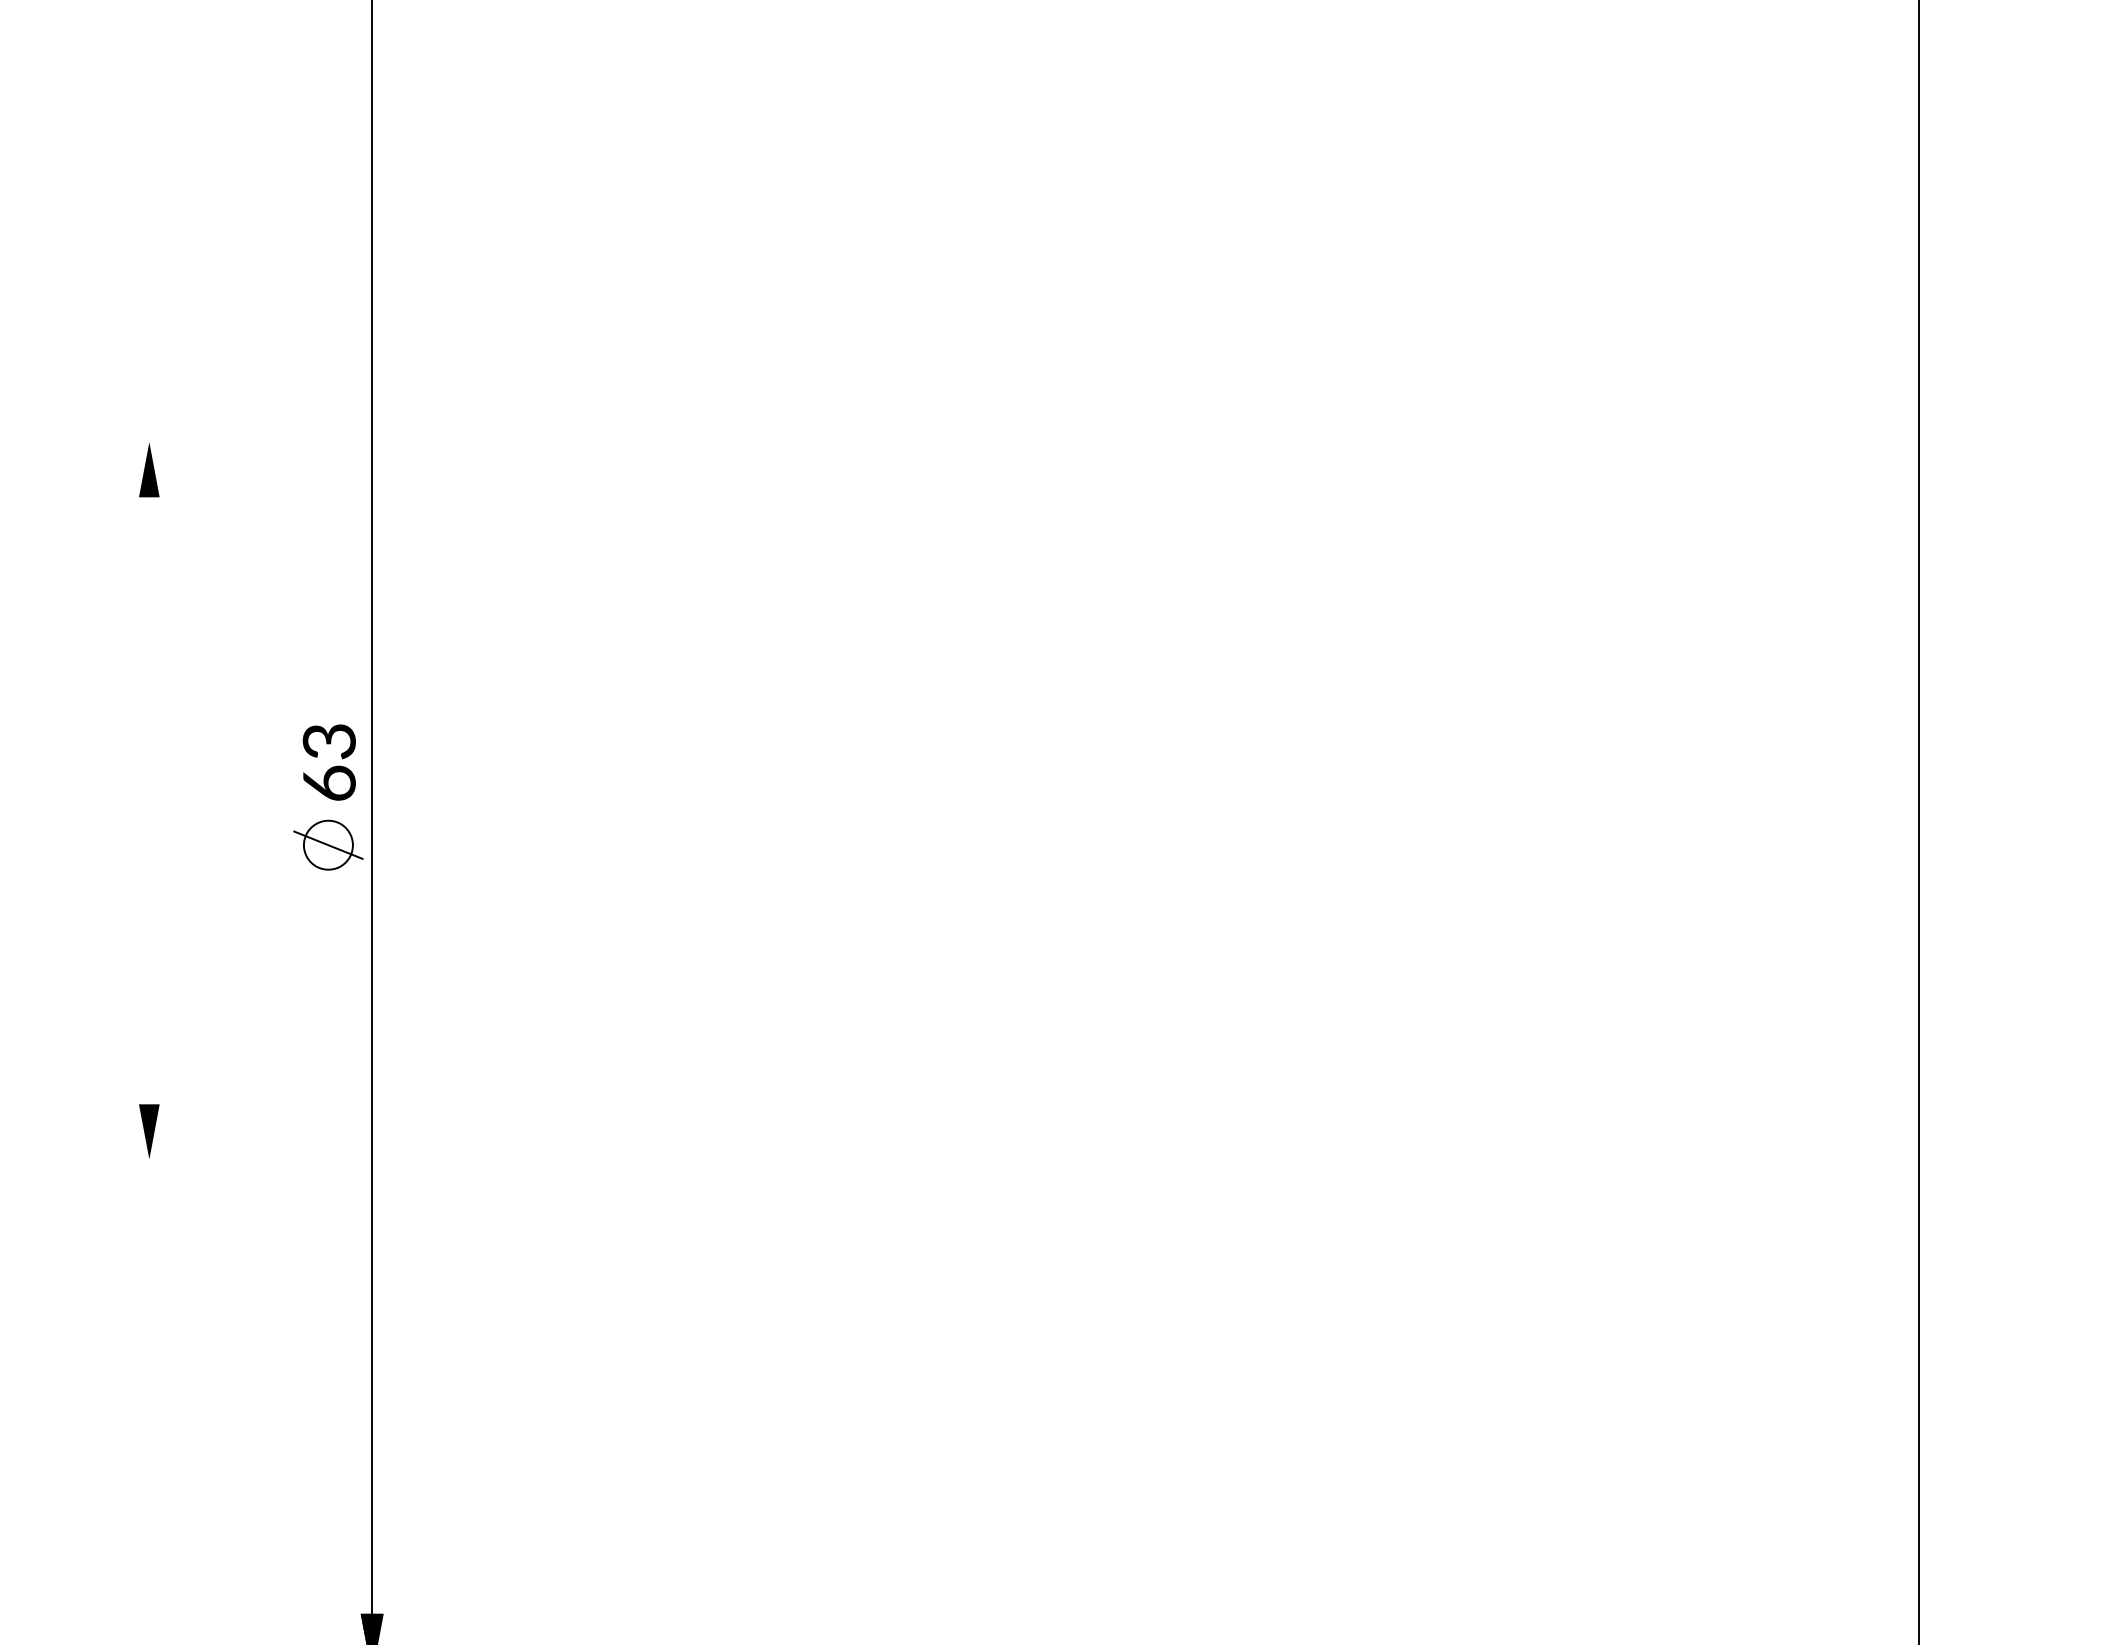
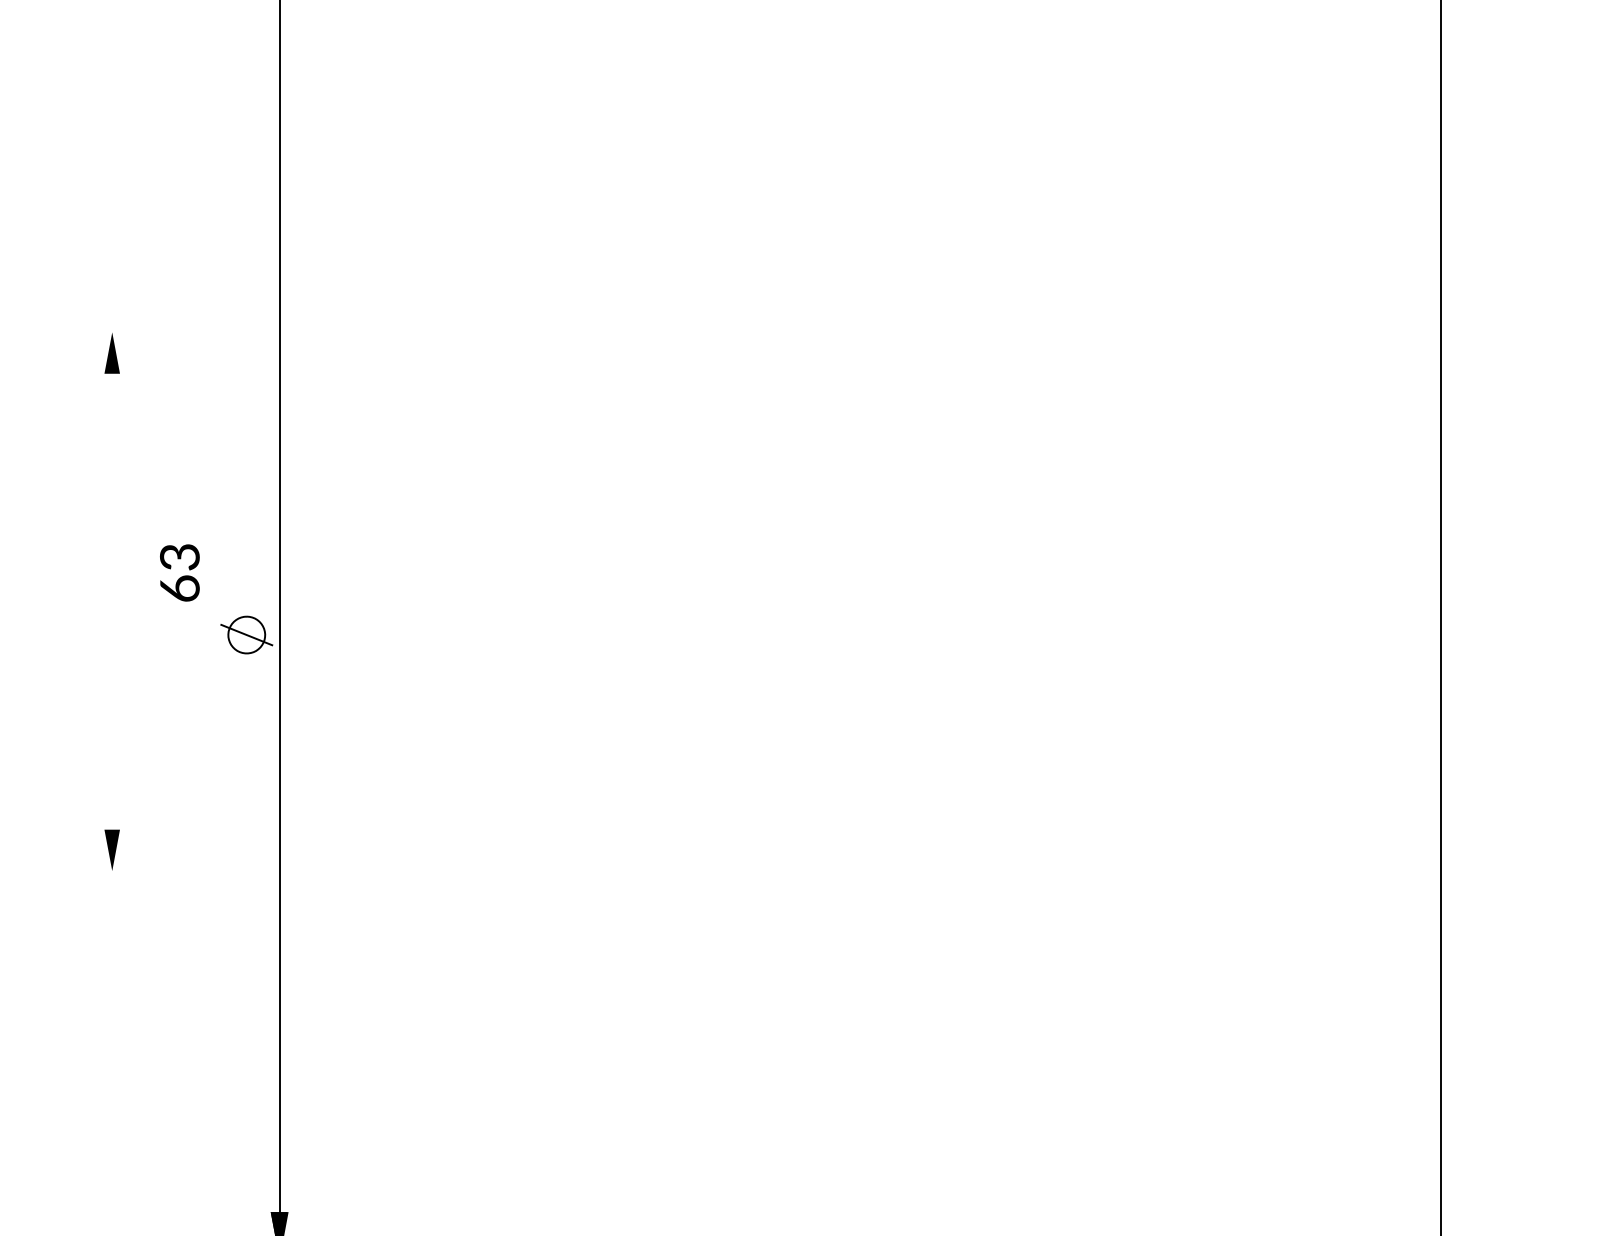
text: (328, 762) -> (179, 572), moved

